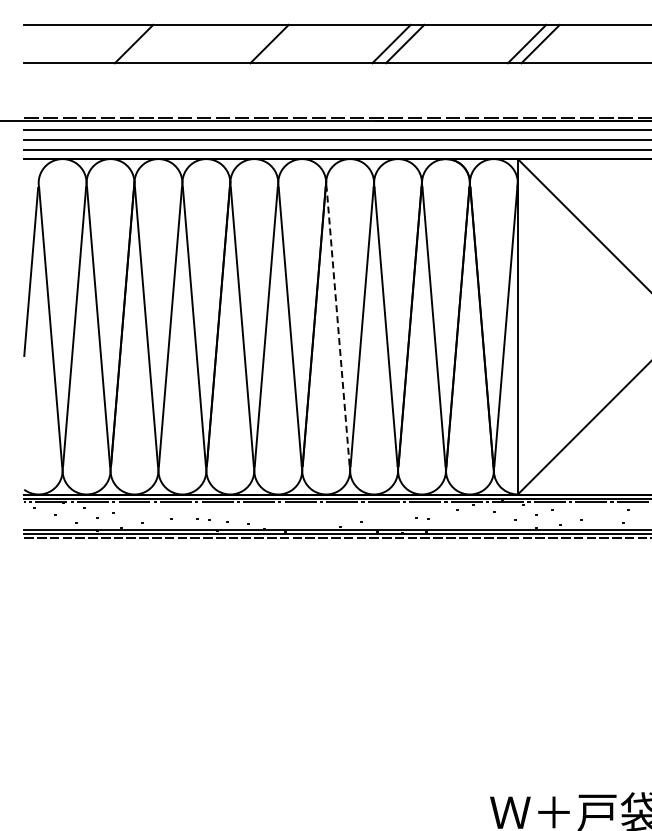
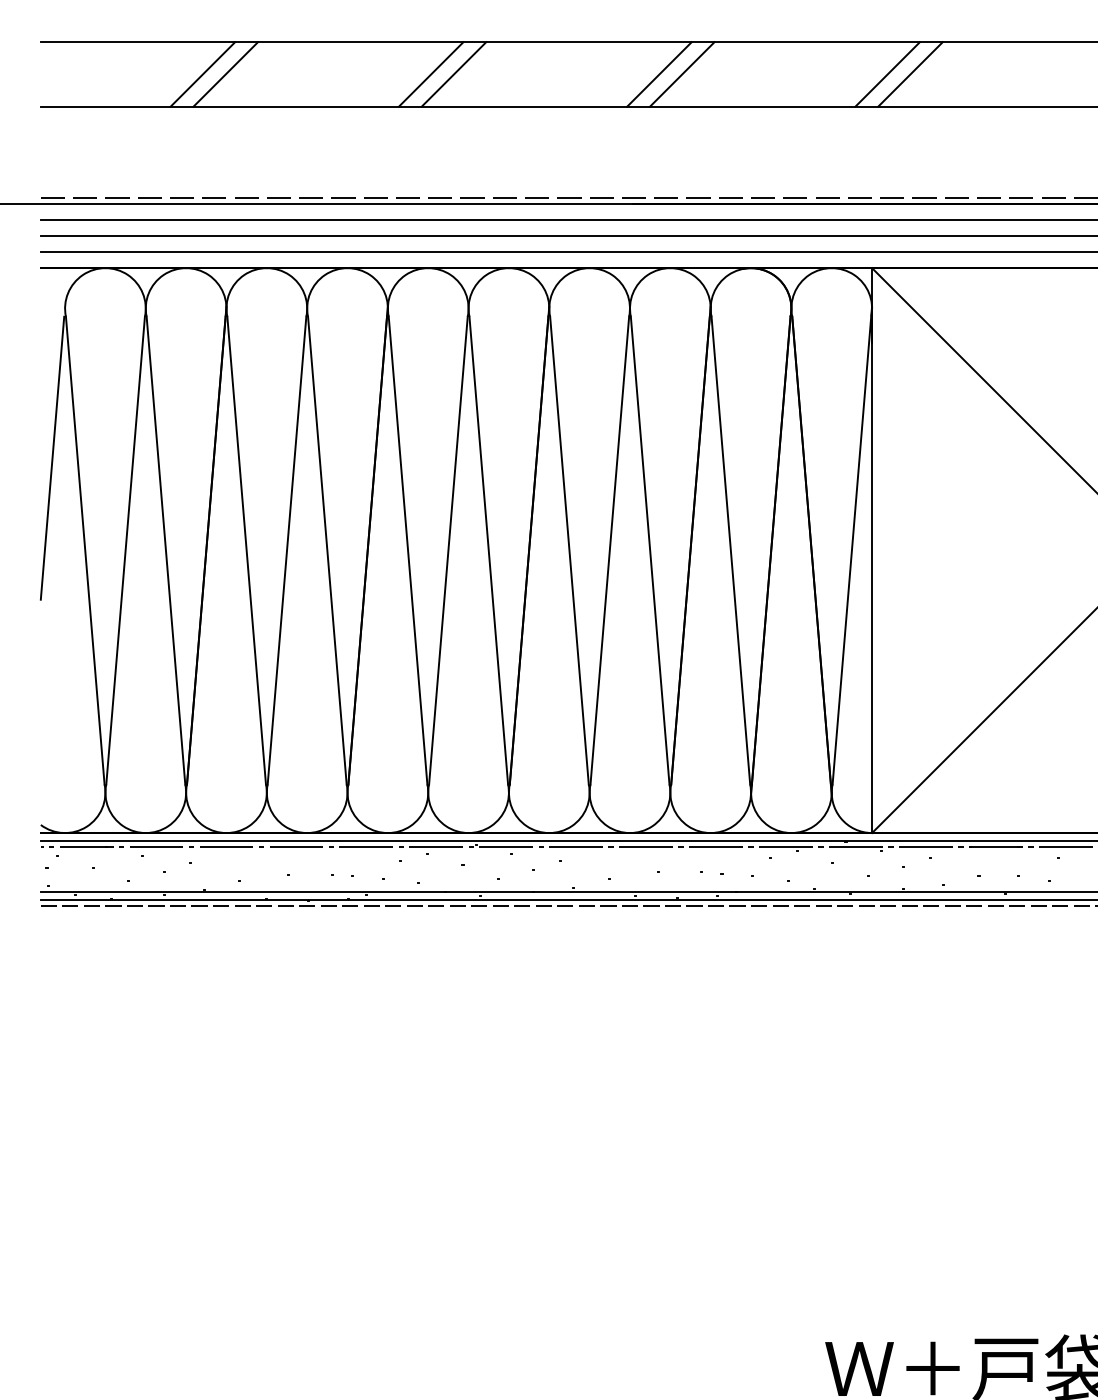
line: (120, 43) -> (202, 73), added
line: (255, 43) -> (430, 73), added
line: (338, 326) -> (570, 550), dashed -> solid

